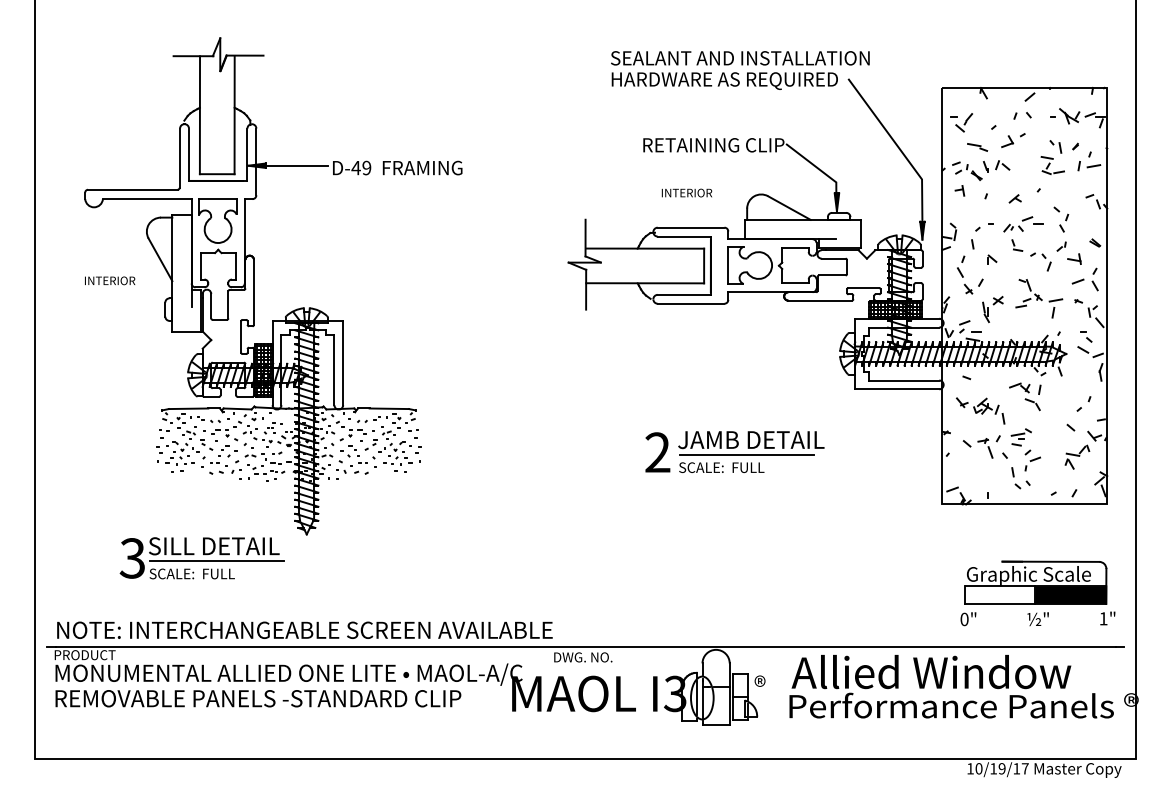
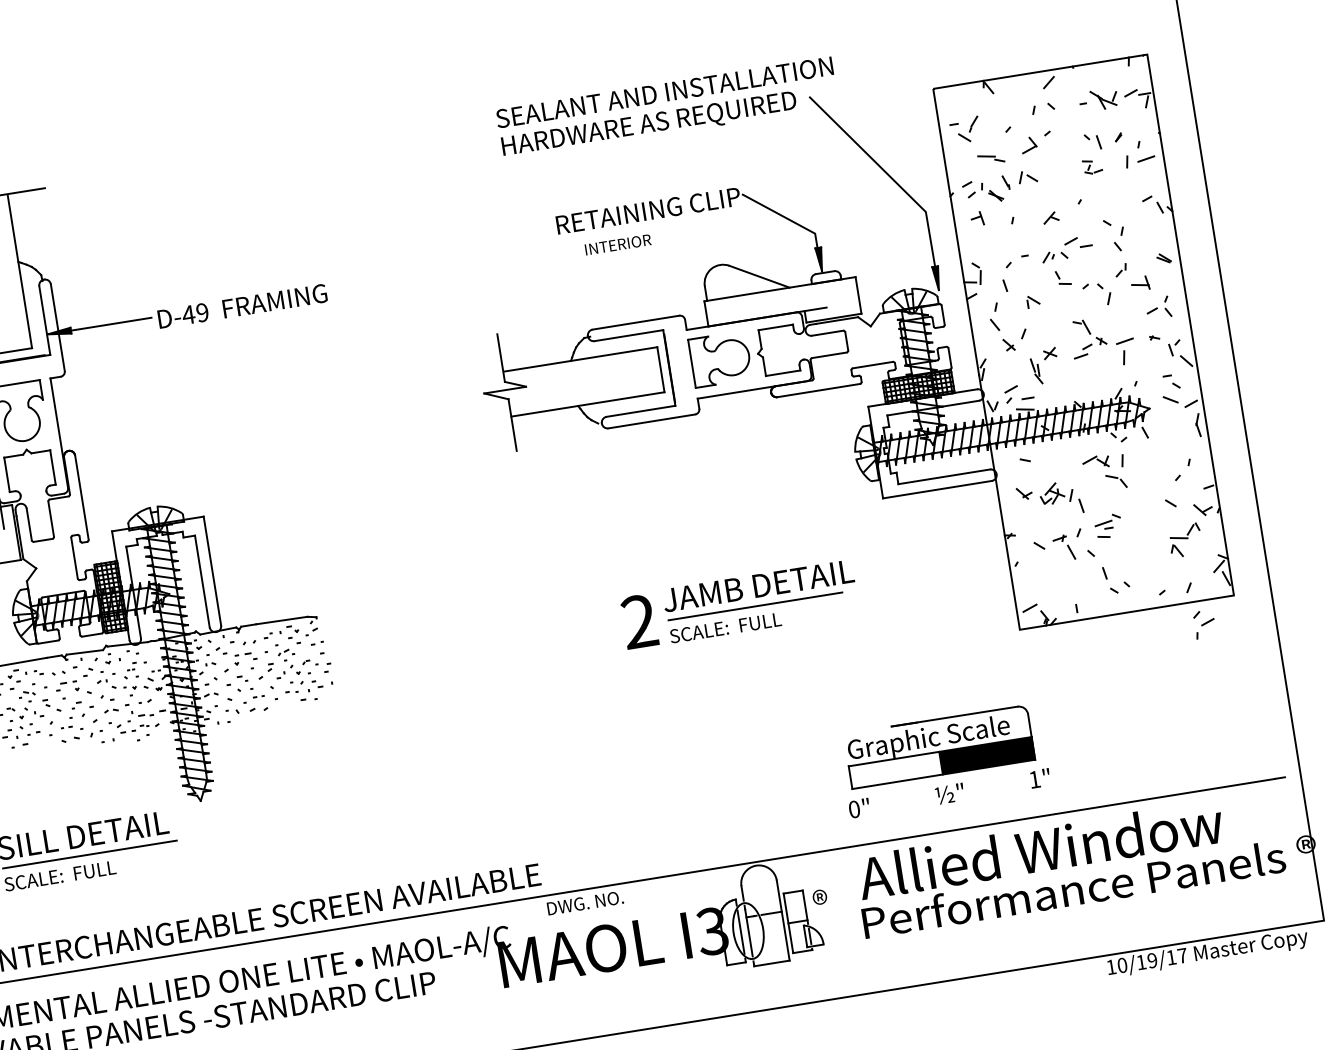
part: (1052, 165) -> (1092, 166), size x0.6
text: (686, 192) -> (617, 244), moved
part: (1084, 279) -> (1157, 308), size x0.7
part: (1032, 460) -> (1204, 624), moved
part: (1037, 593) -> (943, 760), moved

